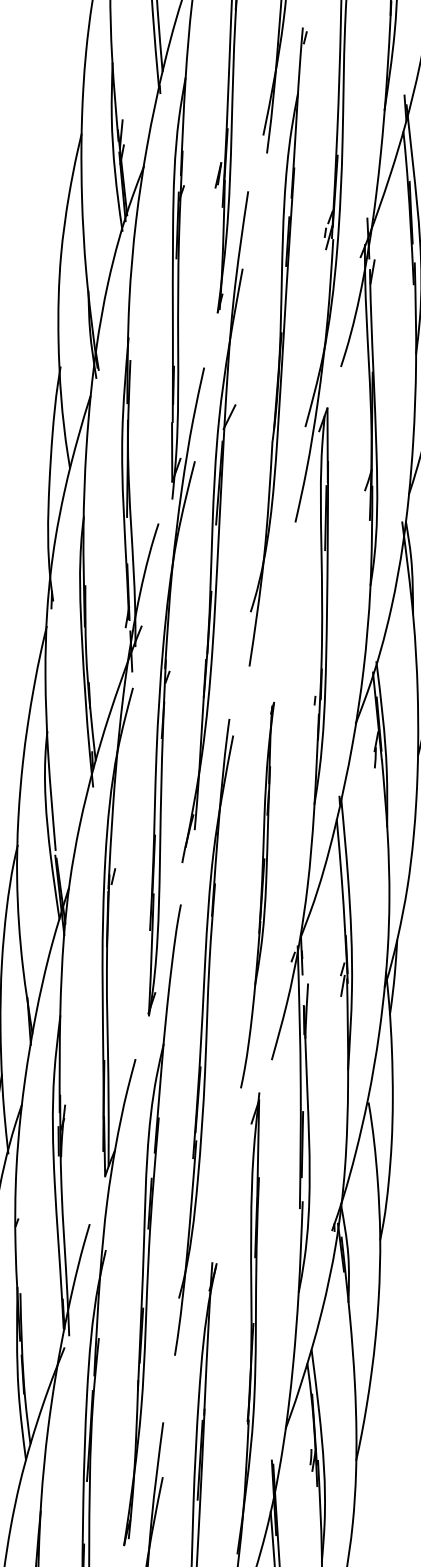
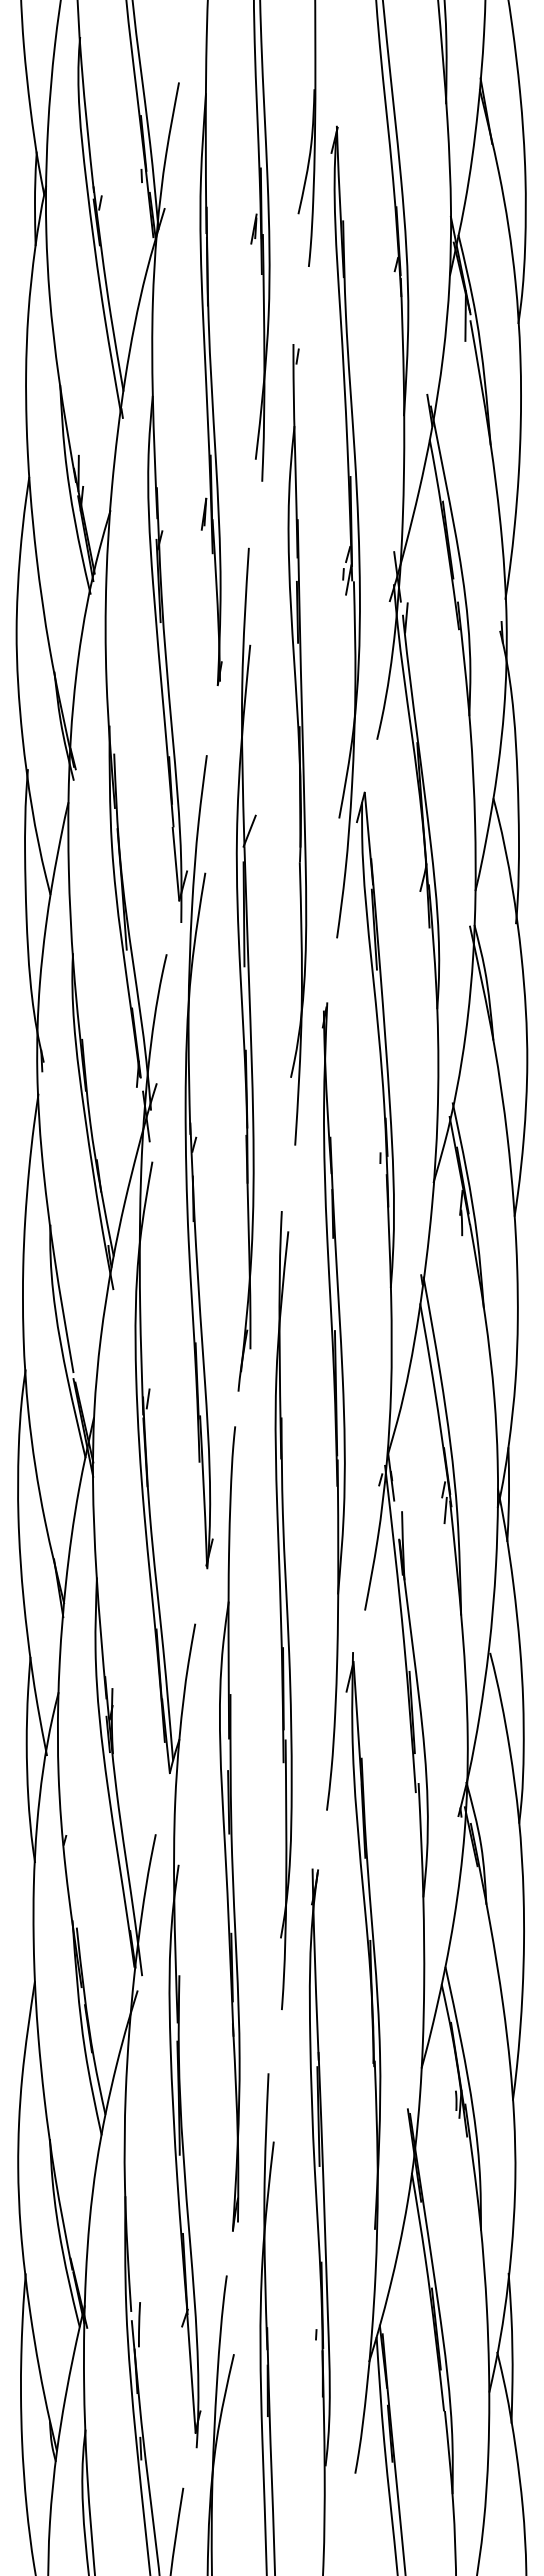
part: (278, 346) -> (297, 744), moved
part: (216, 527) -> (245, 969), moved
part: (260, 895) -> (333, 1406), size x1.67
part: (203, 1037) -> (283, 1610), moved

